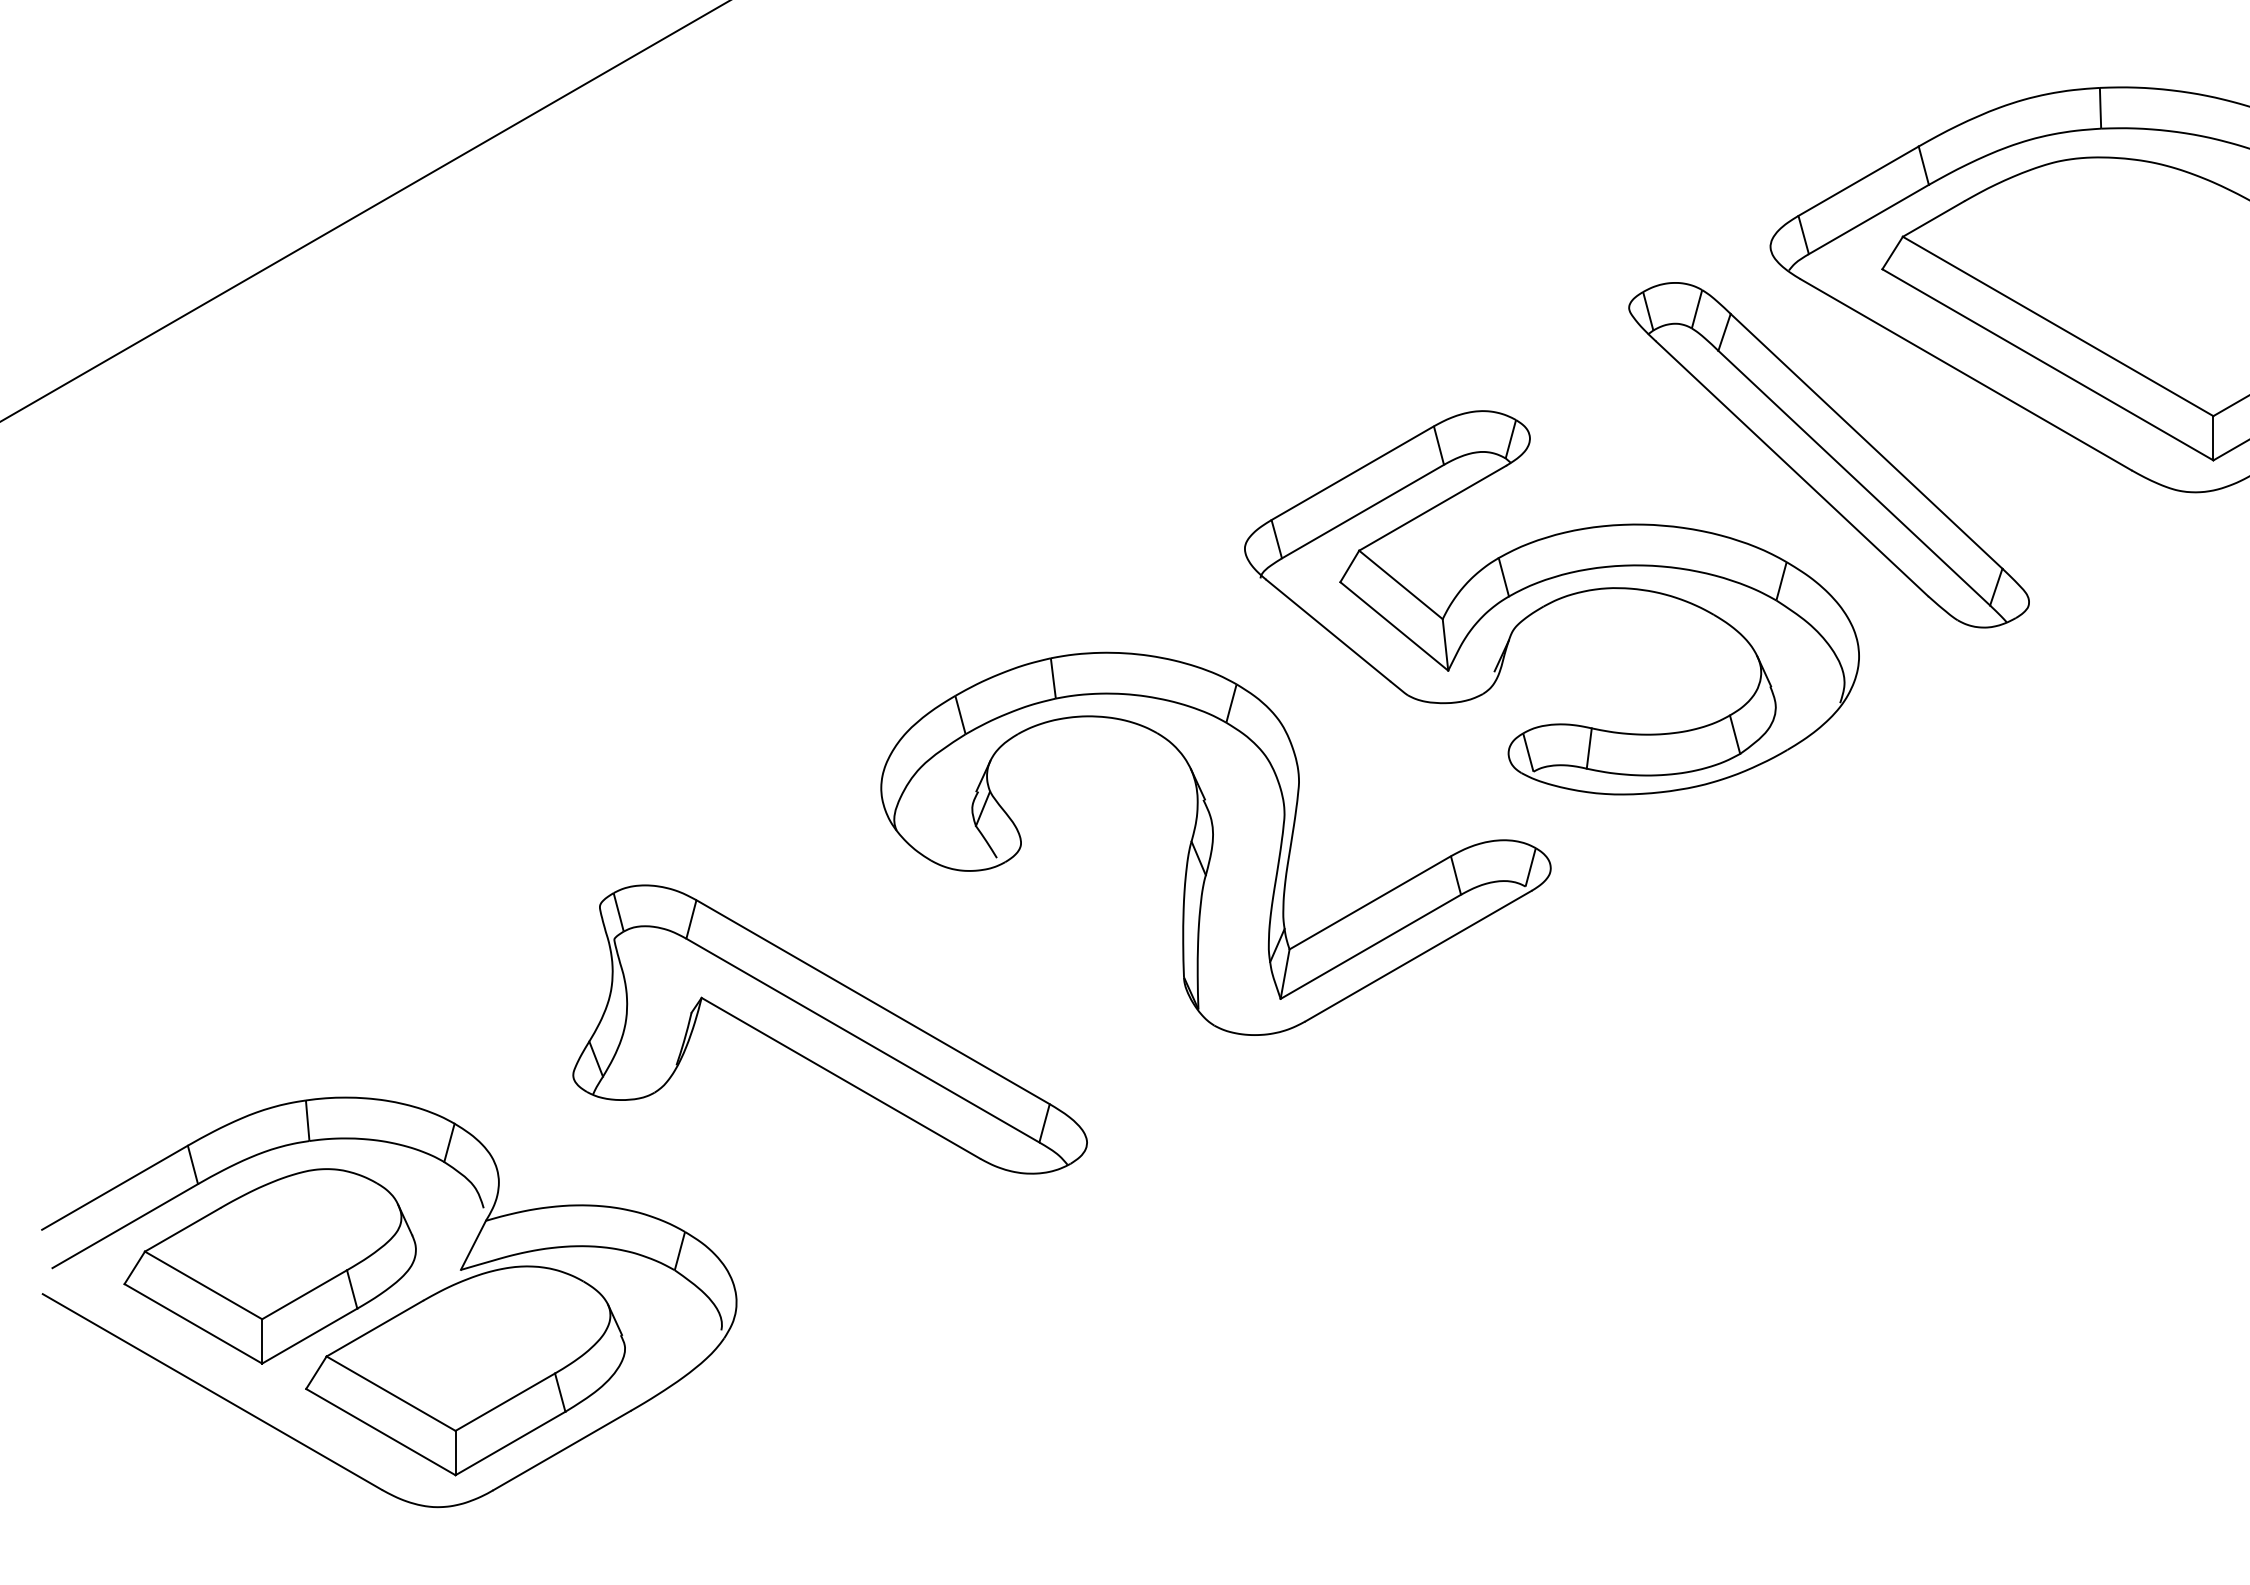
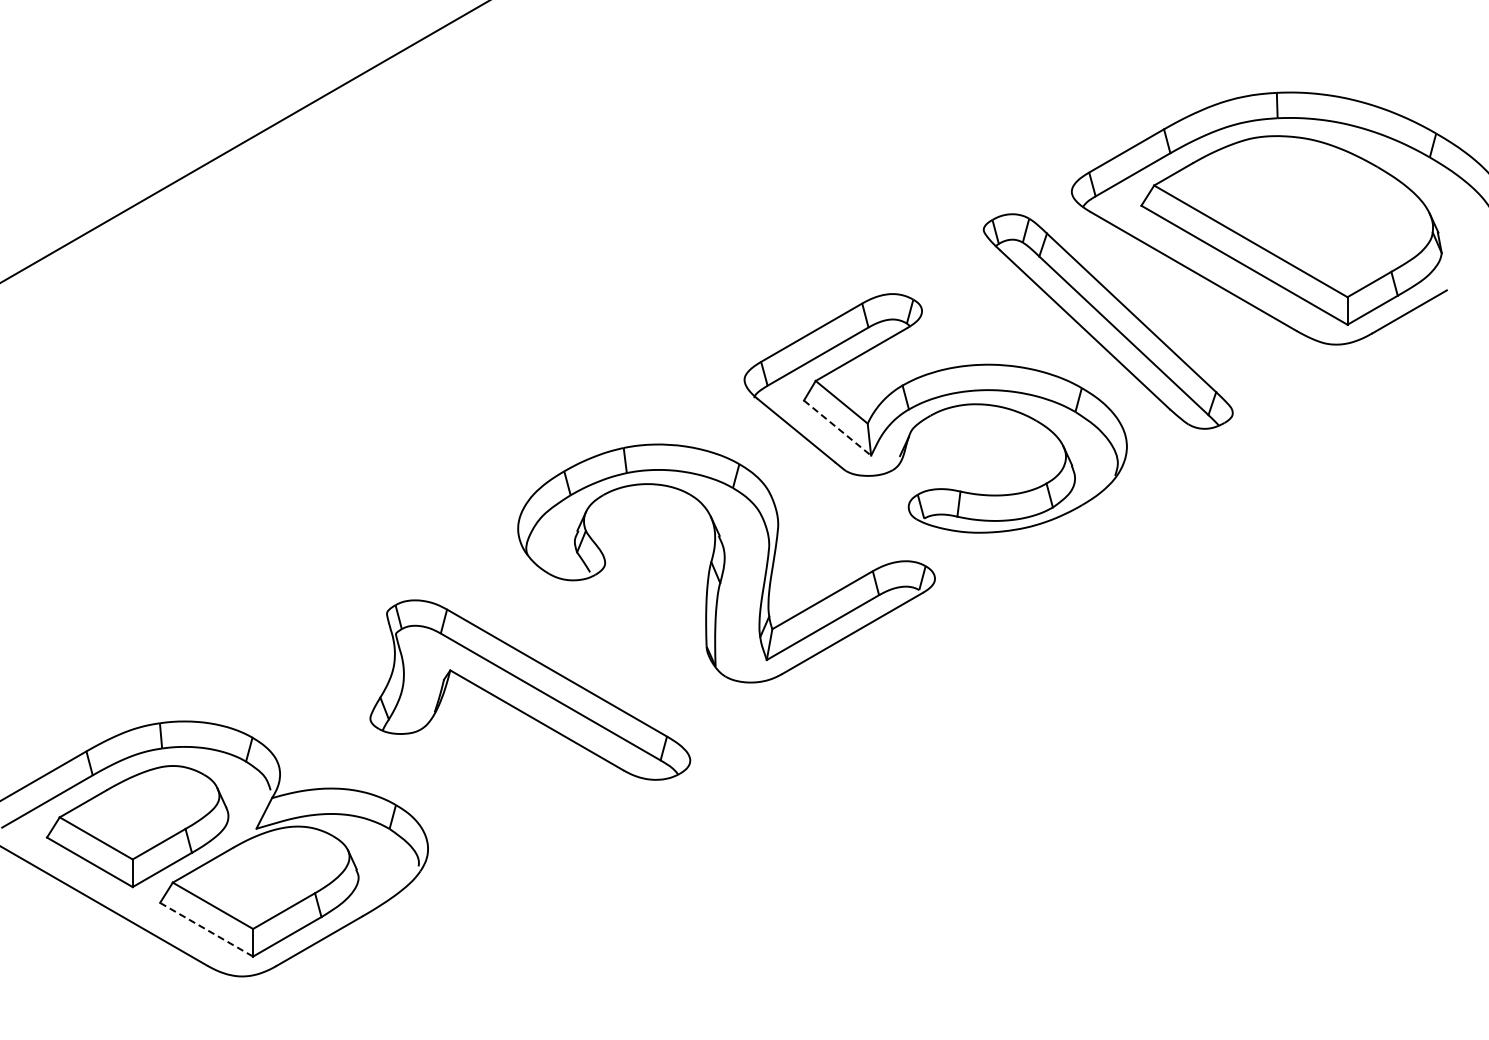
line: (1394, 627) -> (837, 428), solid -> dashed
part: (830, 1028) -> (530, 689), moved
line: (380, 1431) -> (206, 929), solid -> dashed

